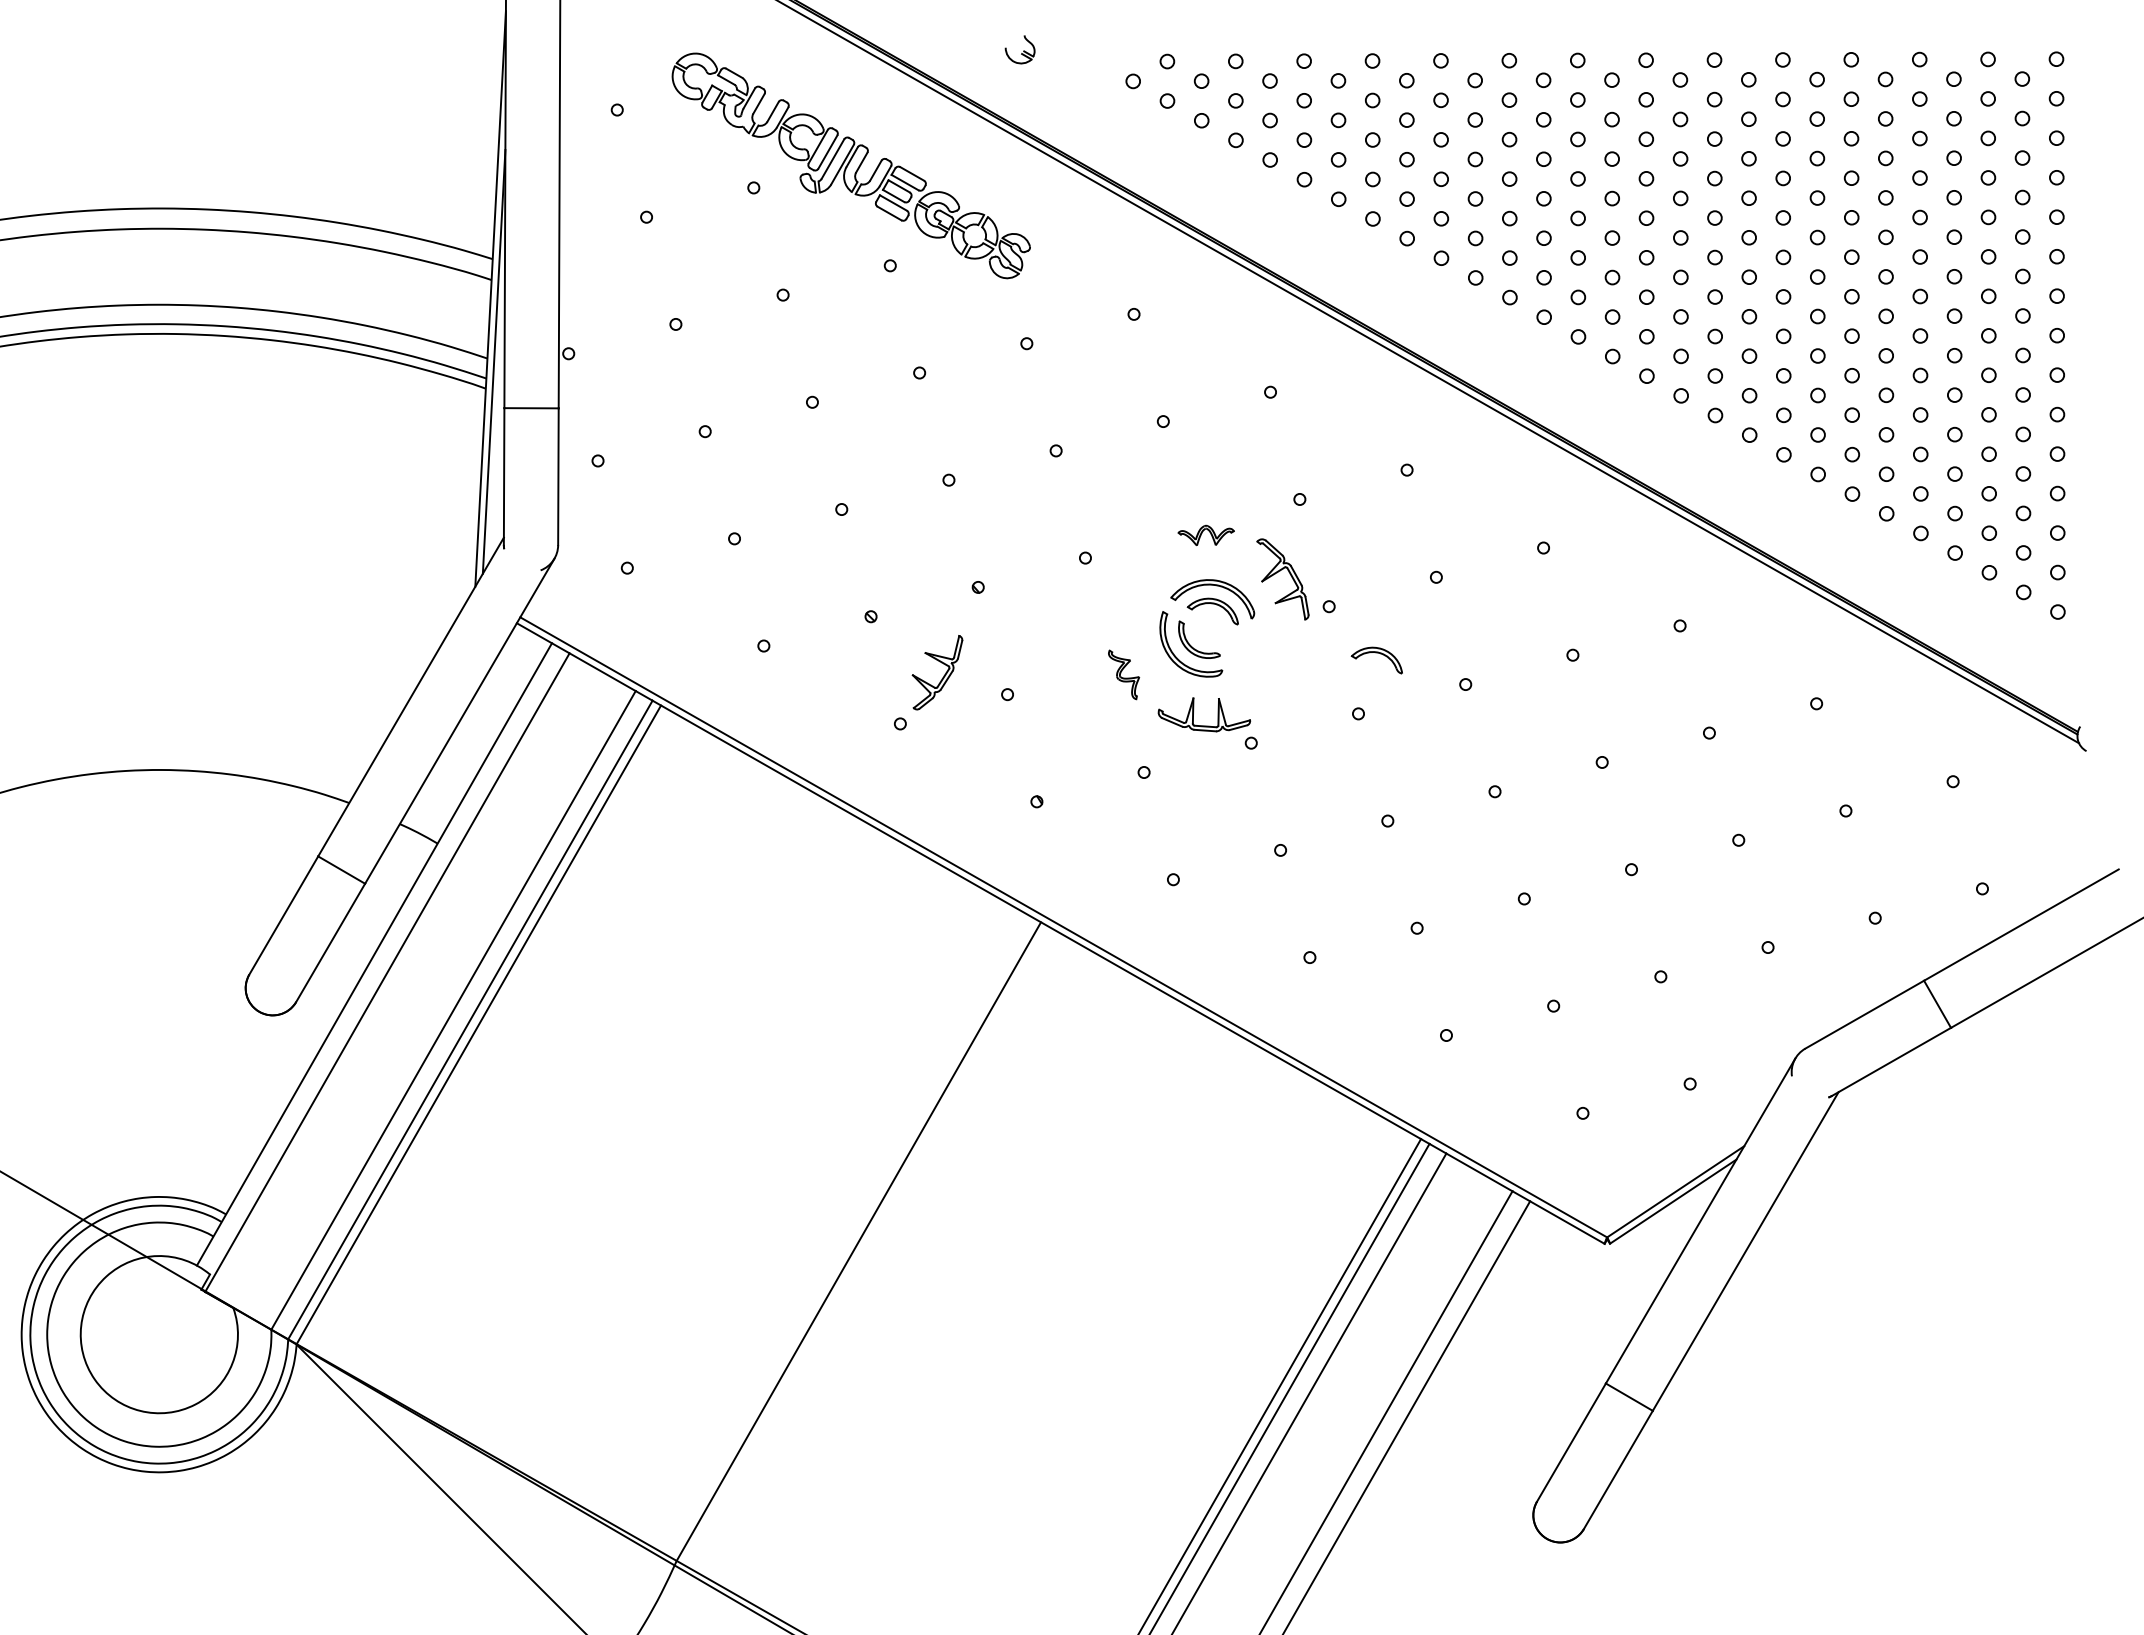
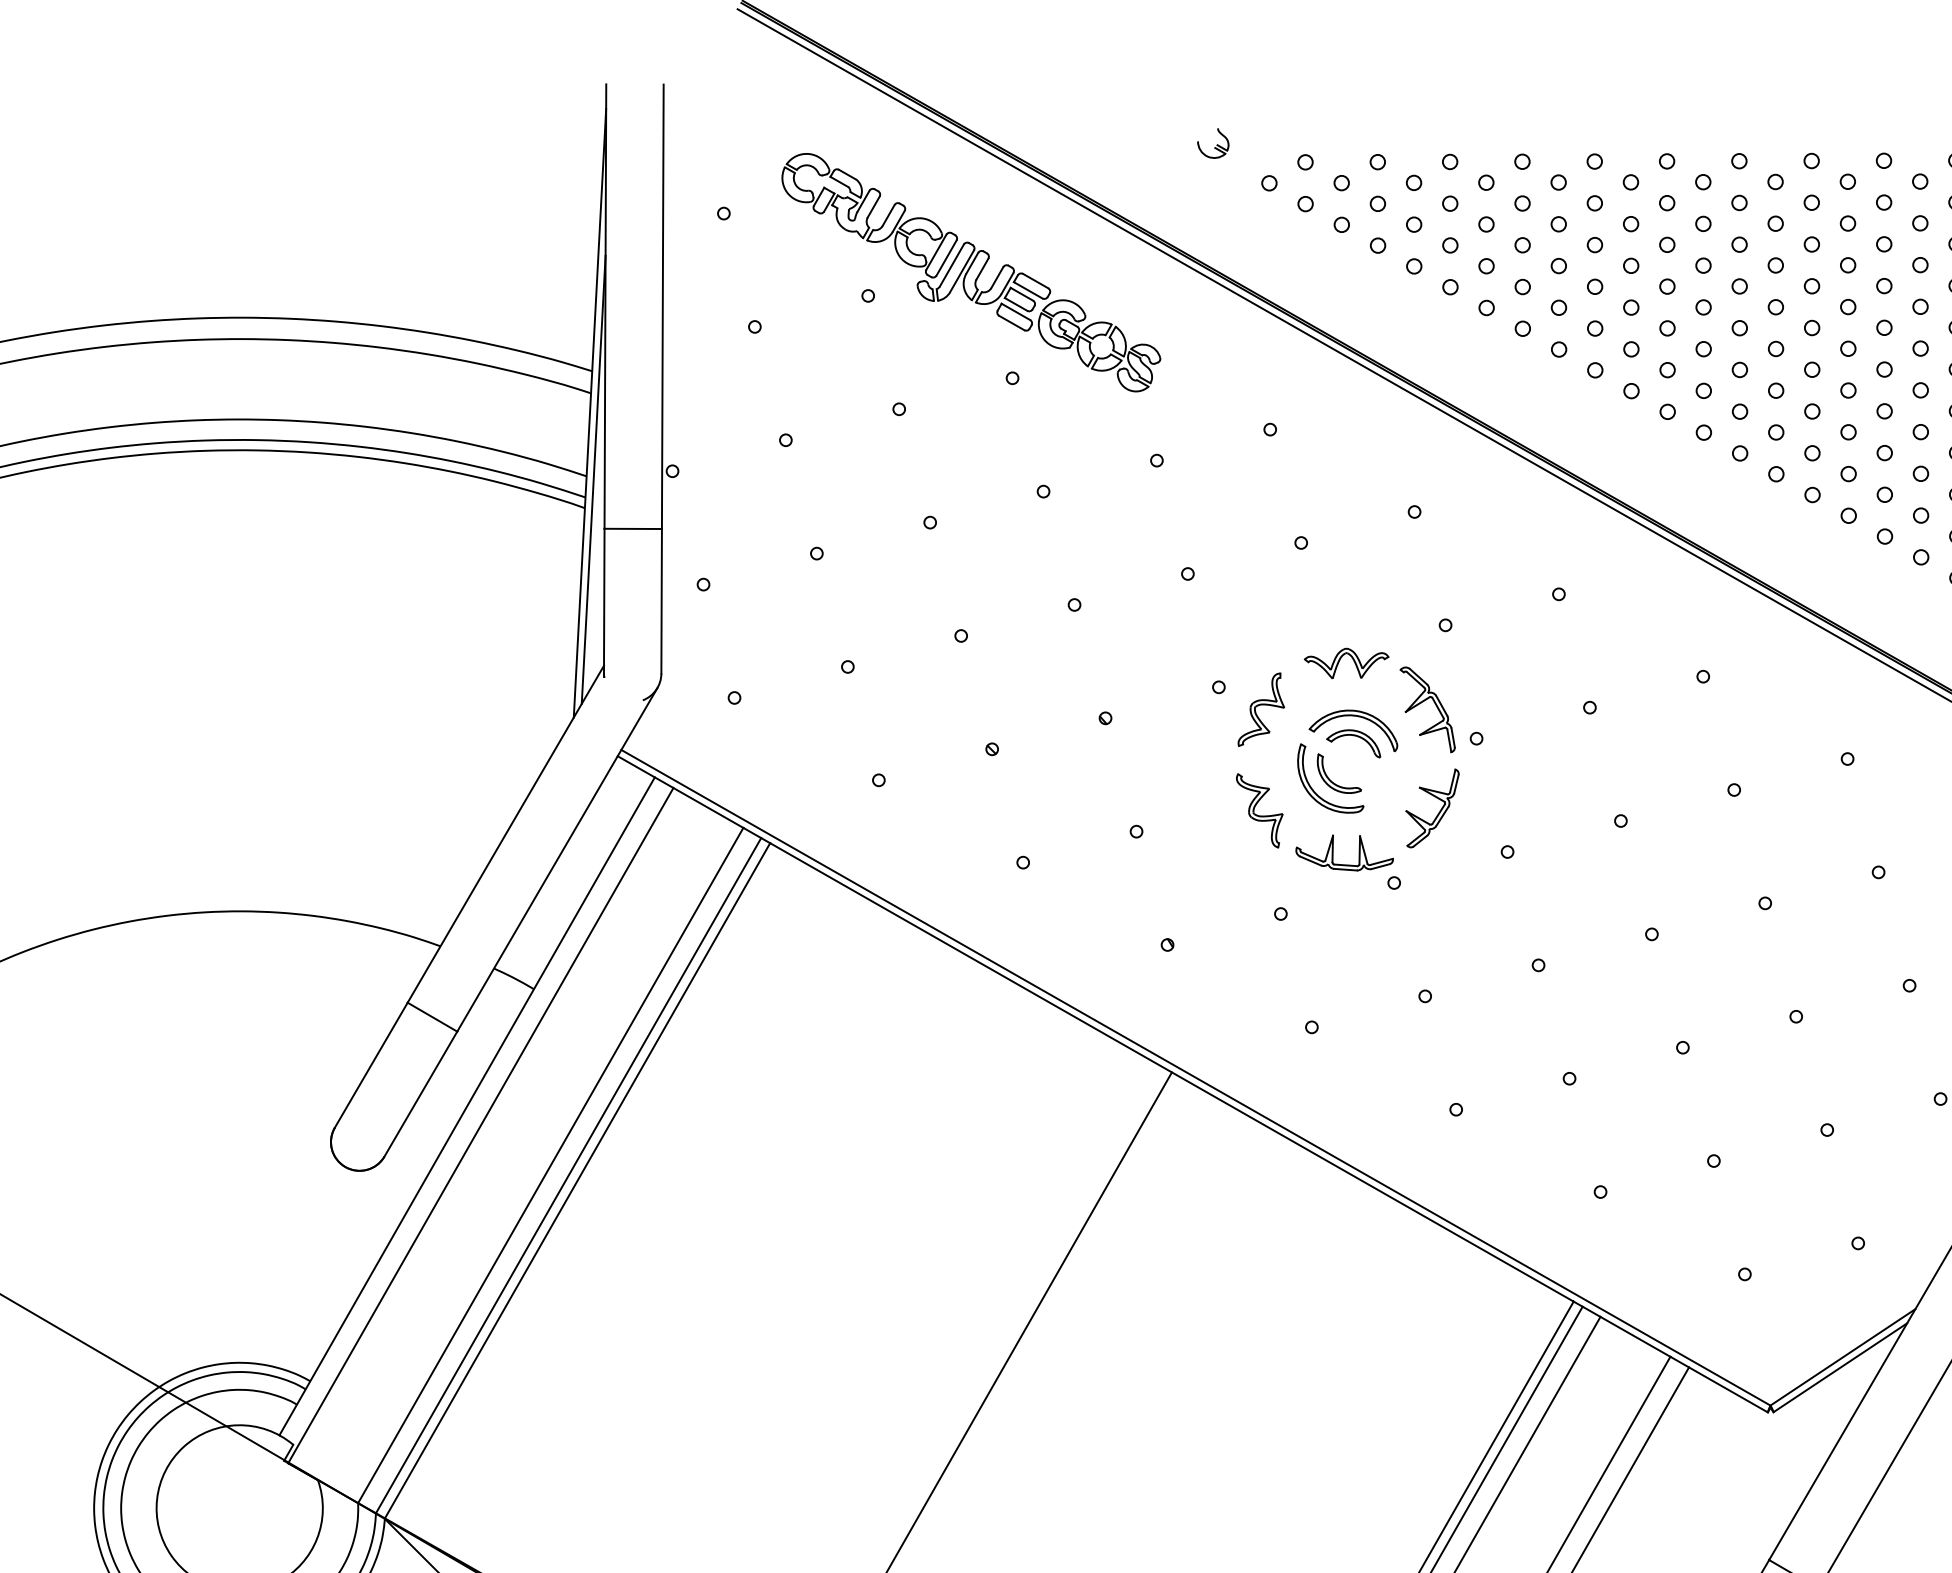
part: (1019, 49) -> (1212, 143), moved
part: (1205, 535) -> (1345, 663), size x1.43
part: (1125, 579) -> (1261, 709), added
part: (1376, 653) -> (1526, 788), removed
part: (1123, 674) -> (1259, 810), size x1.43
part: (943, 675) -> (1438, 811), moved

